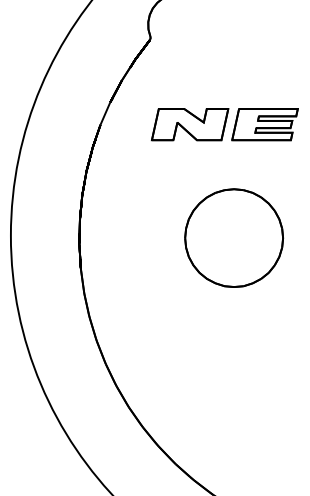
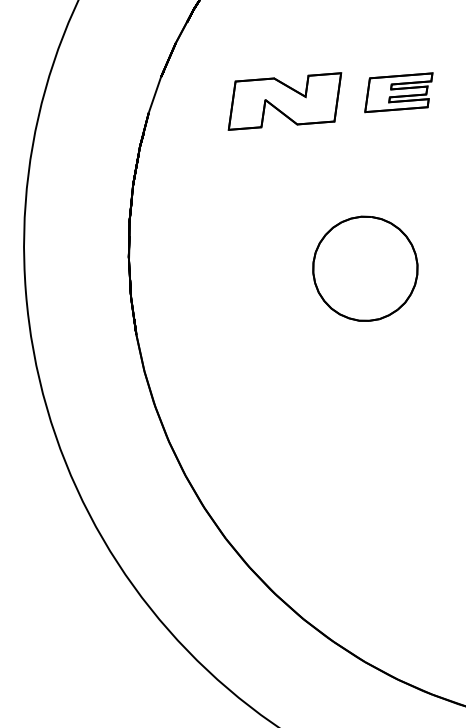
part: (264, 124) -> (398, 92), size x0.7
part: (233, 237) -> (364, 267), size x0.7

